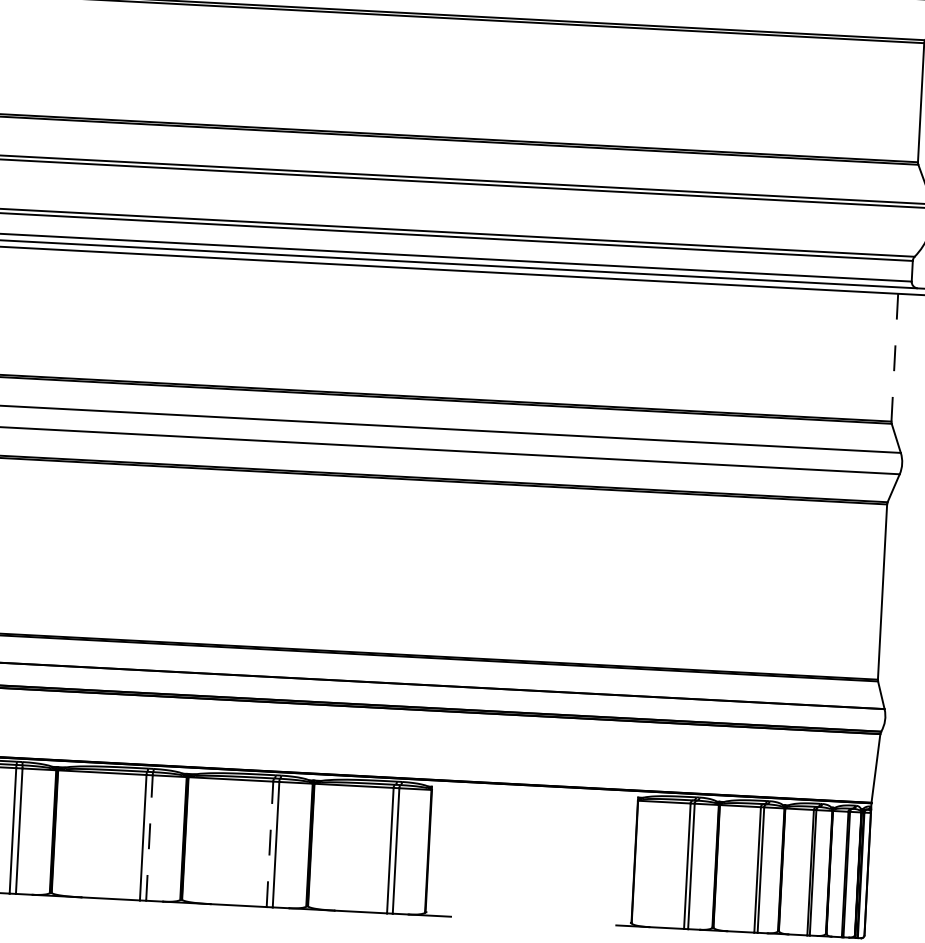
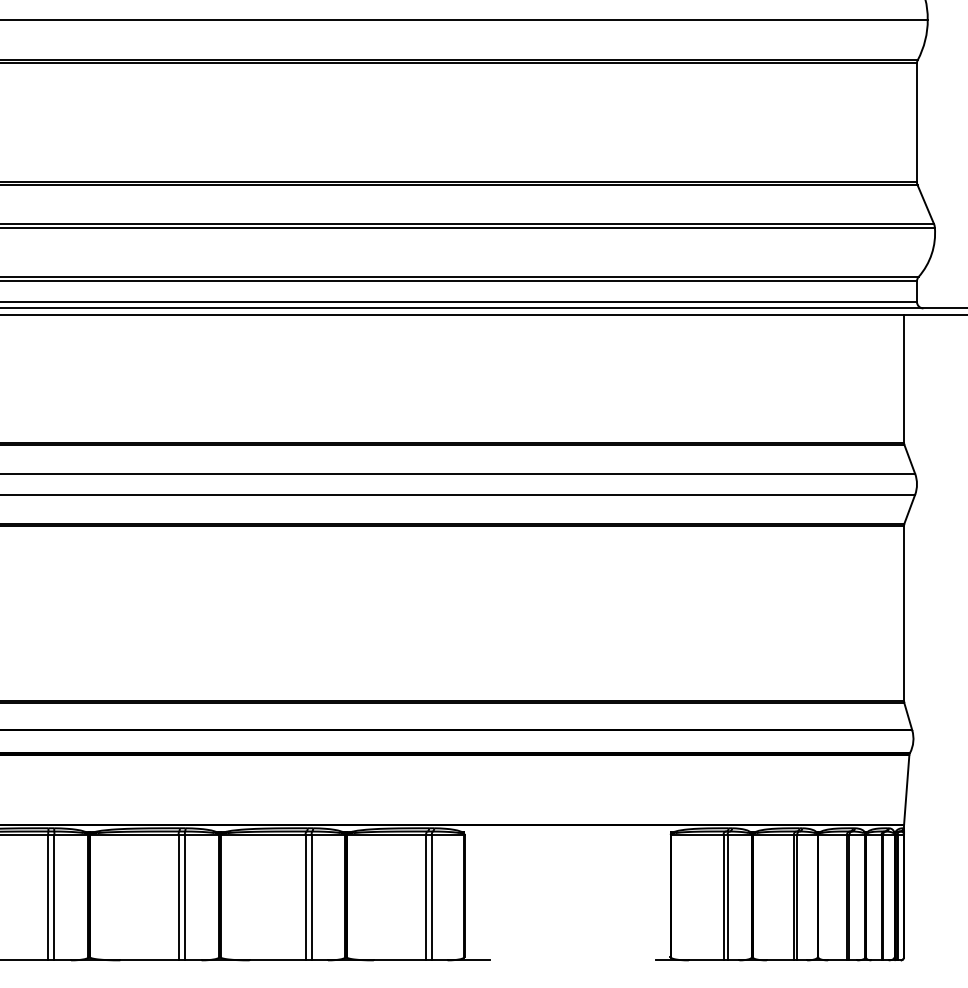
line: (895, 357) -> (904, 378), dashed -> solid
line: (149, 837) -> (184, 897), dashed -> solid
line: (269, 844) -> (305, 897), dashed -> solid

